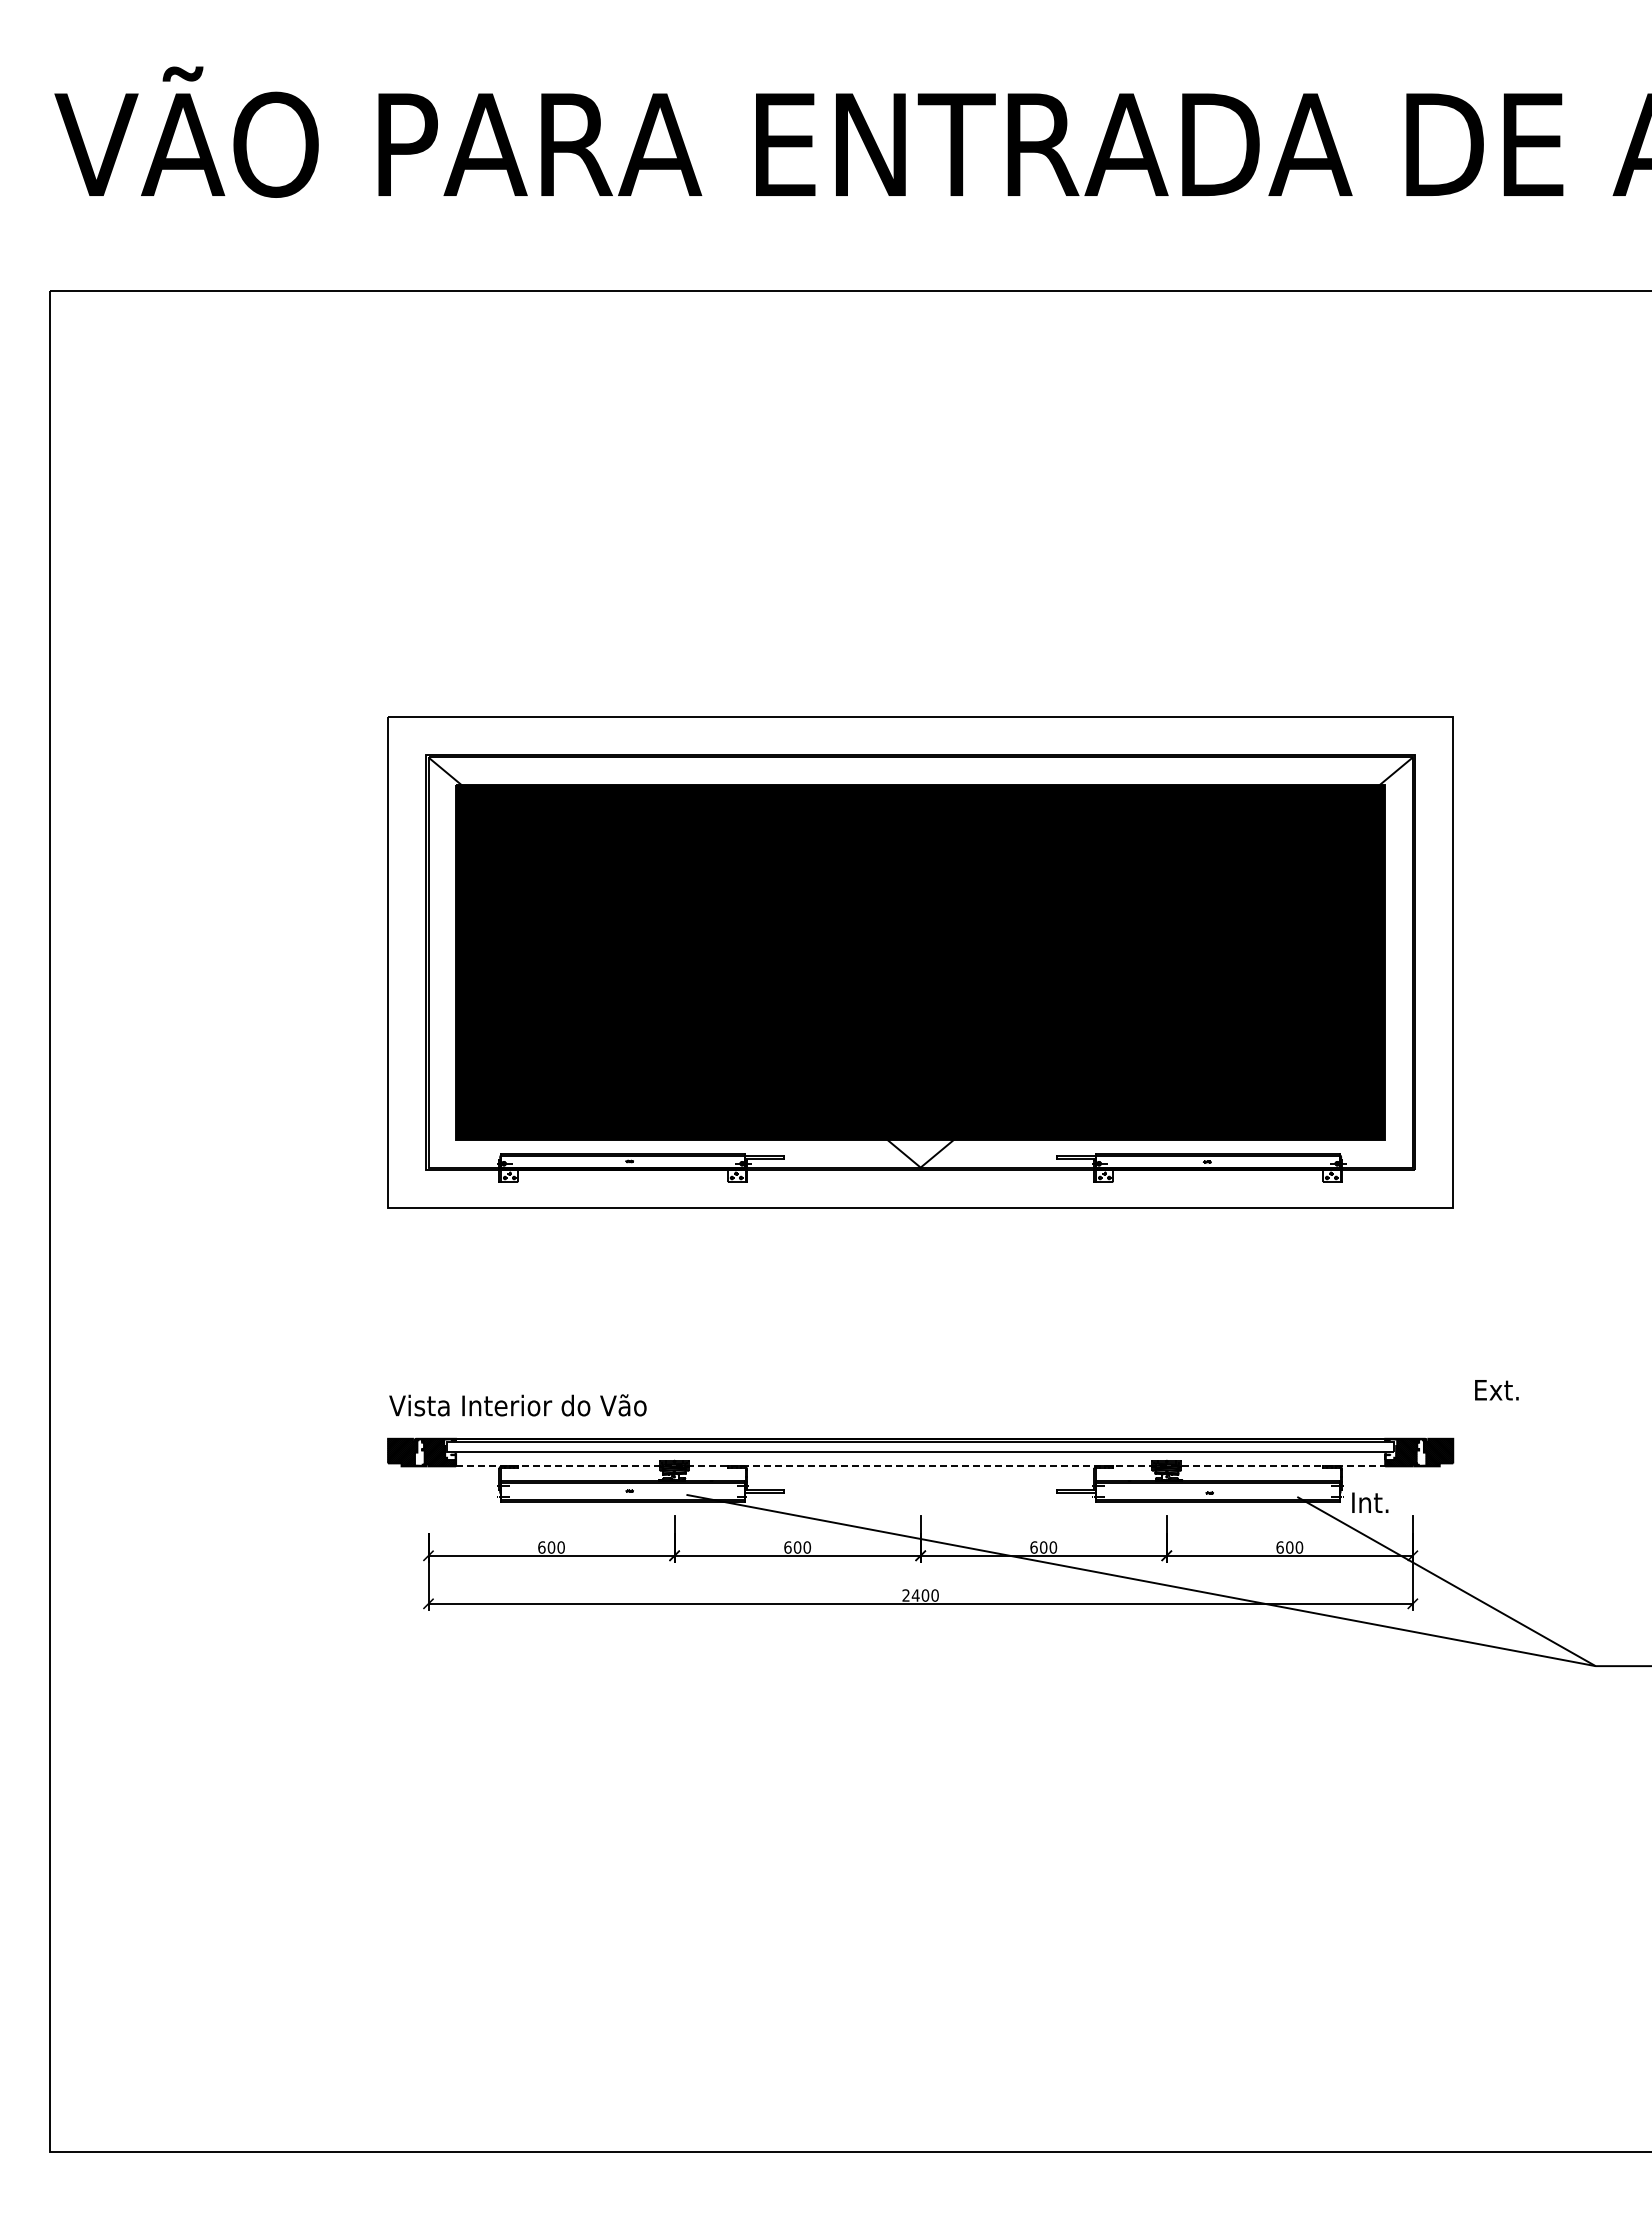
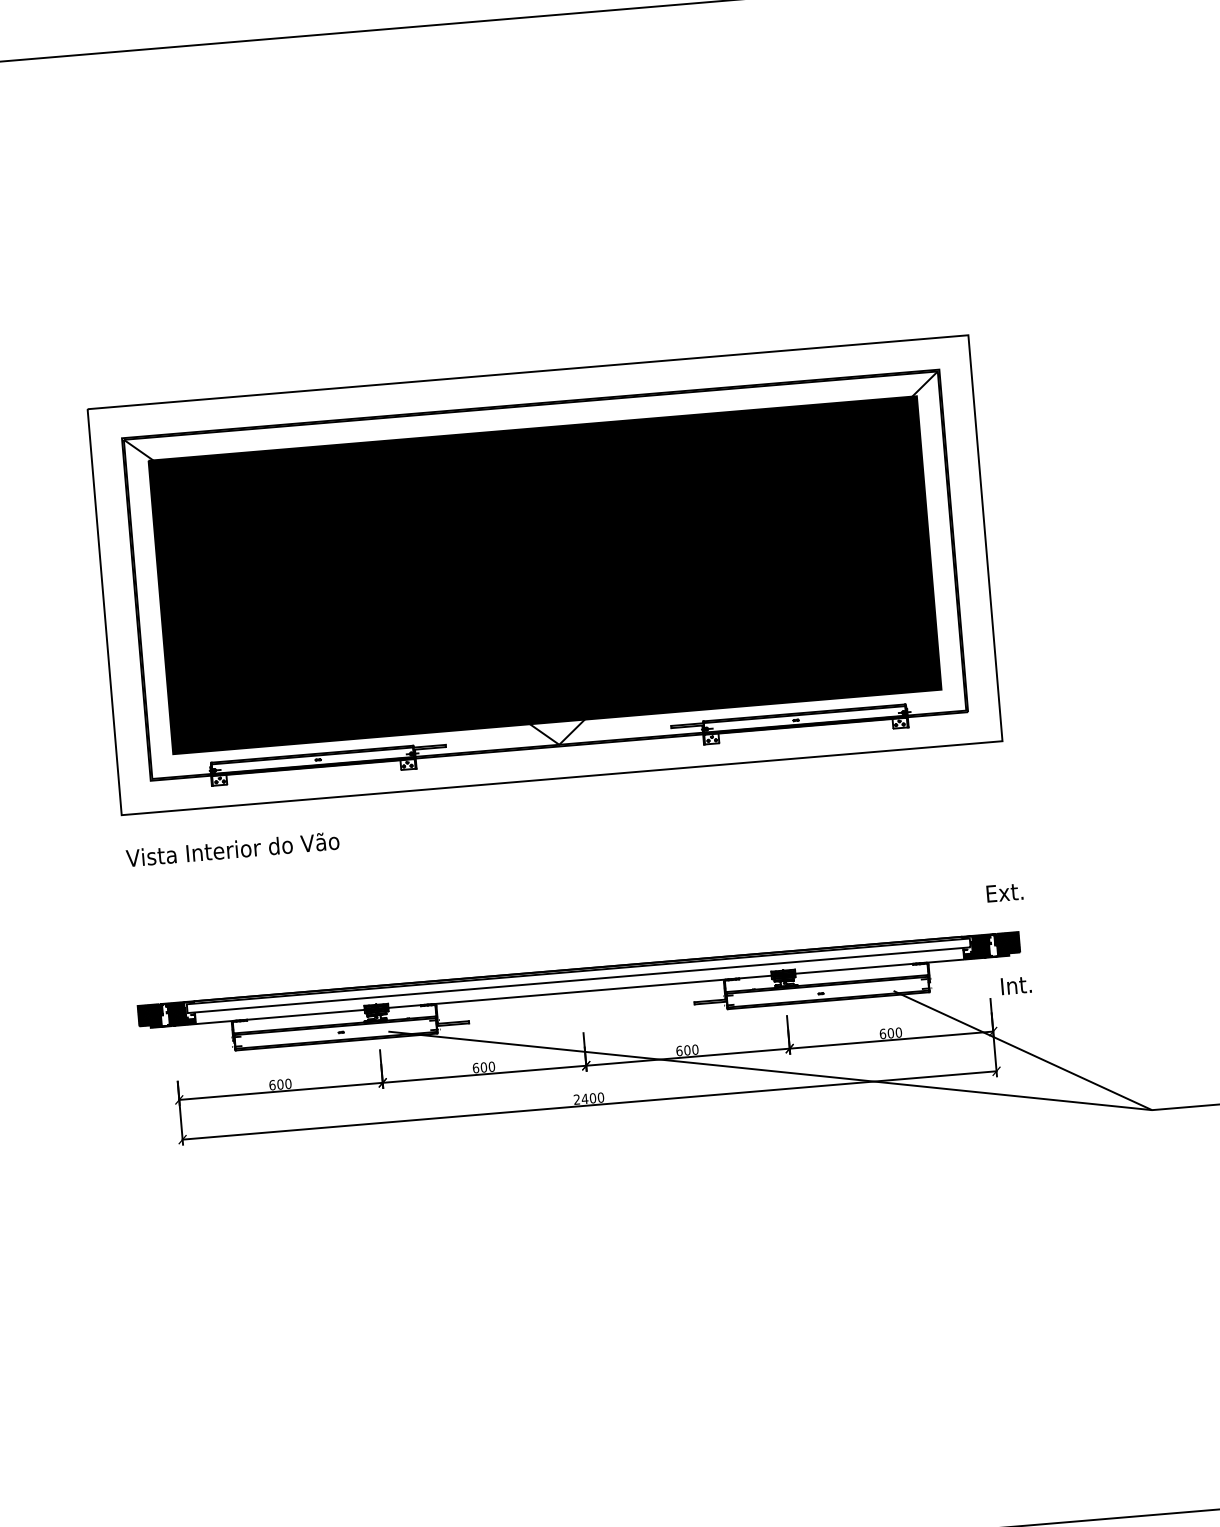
text: (1496, 1390) -> (1004, 892), moved
text: (517, 1405) -> (232, 849), moved
line: (920, 1466) -> (579, 991), dashed -> solid
text: (1370, 1502) -> (1016, 985), moved

